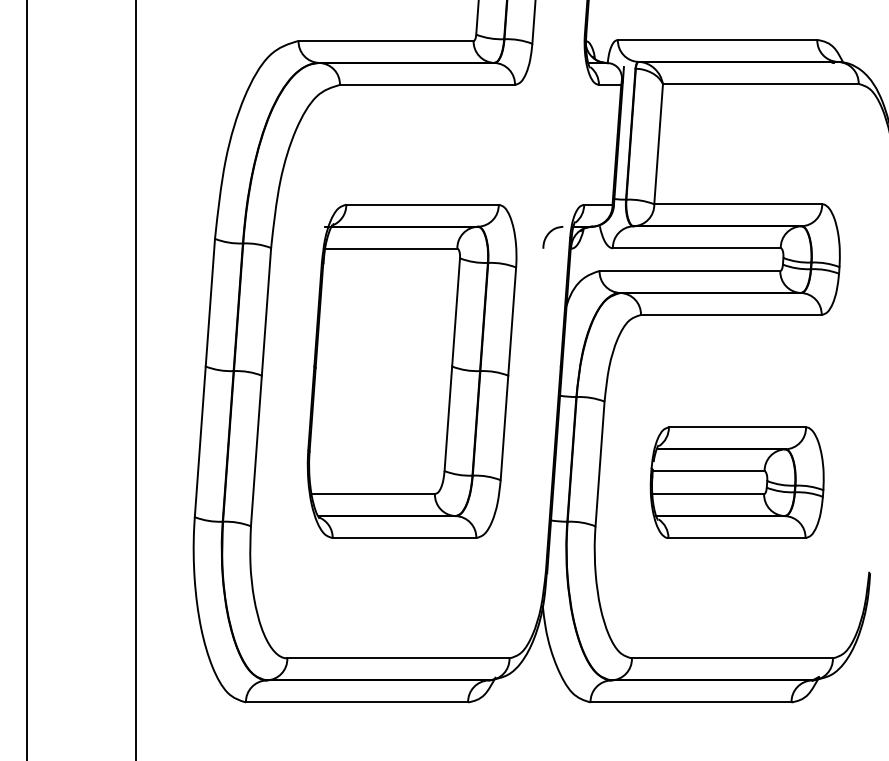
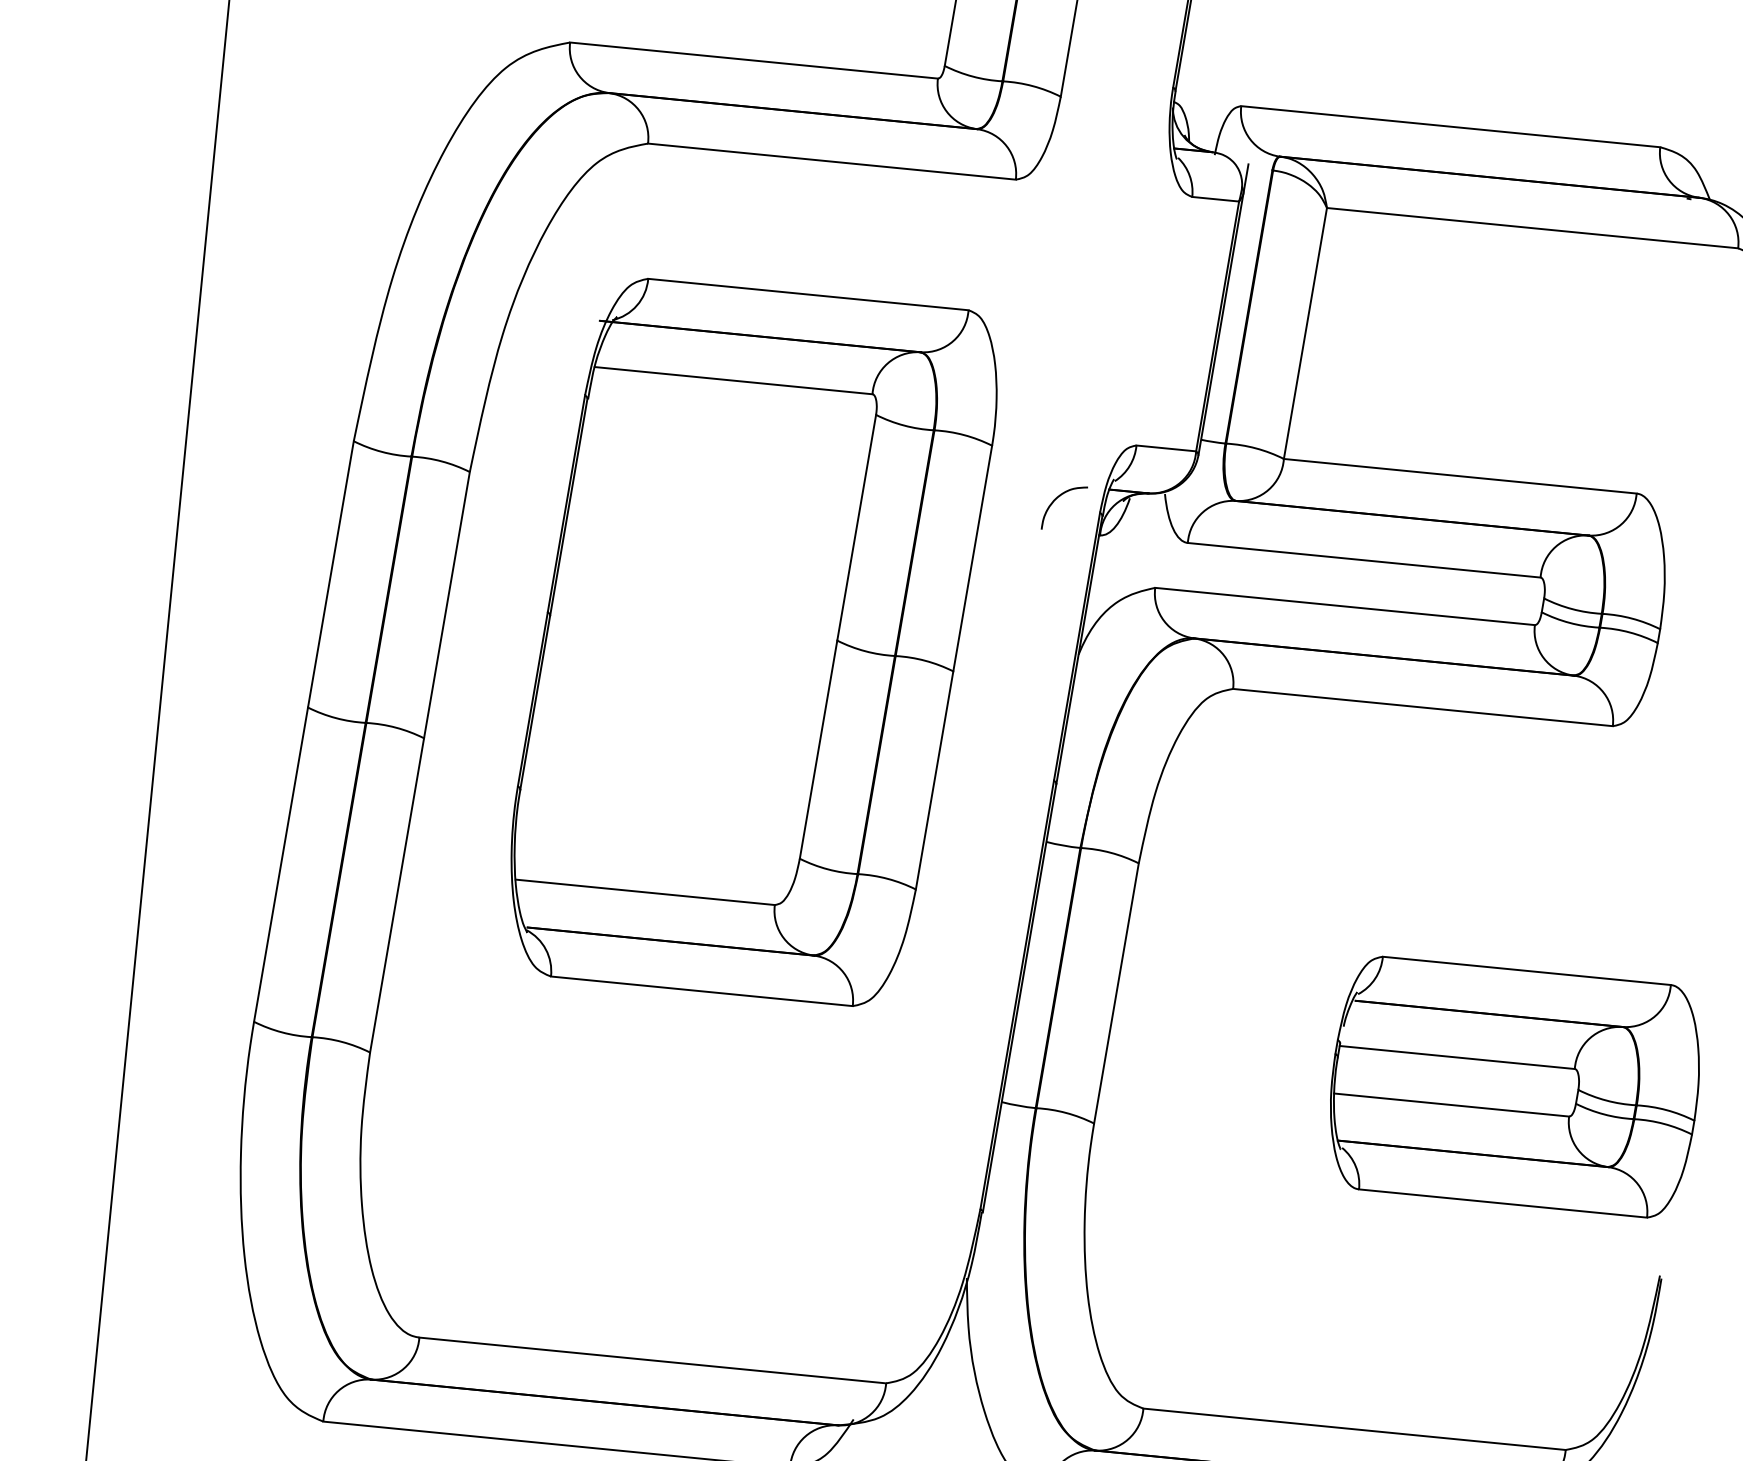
part: (411, 371) -> (750, 642), moved
part: (736, 482) -> (1513, 1086), moved

